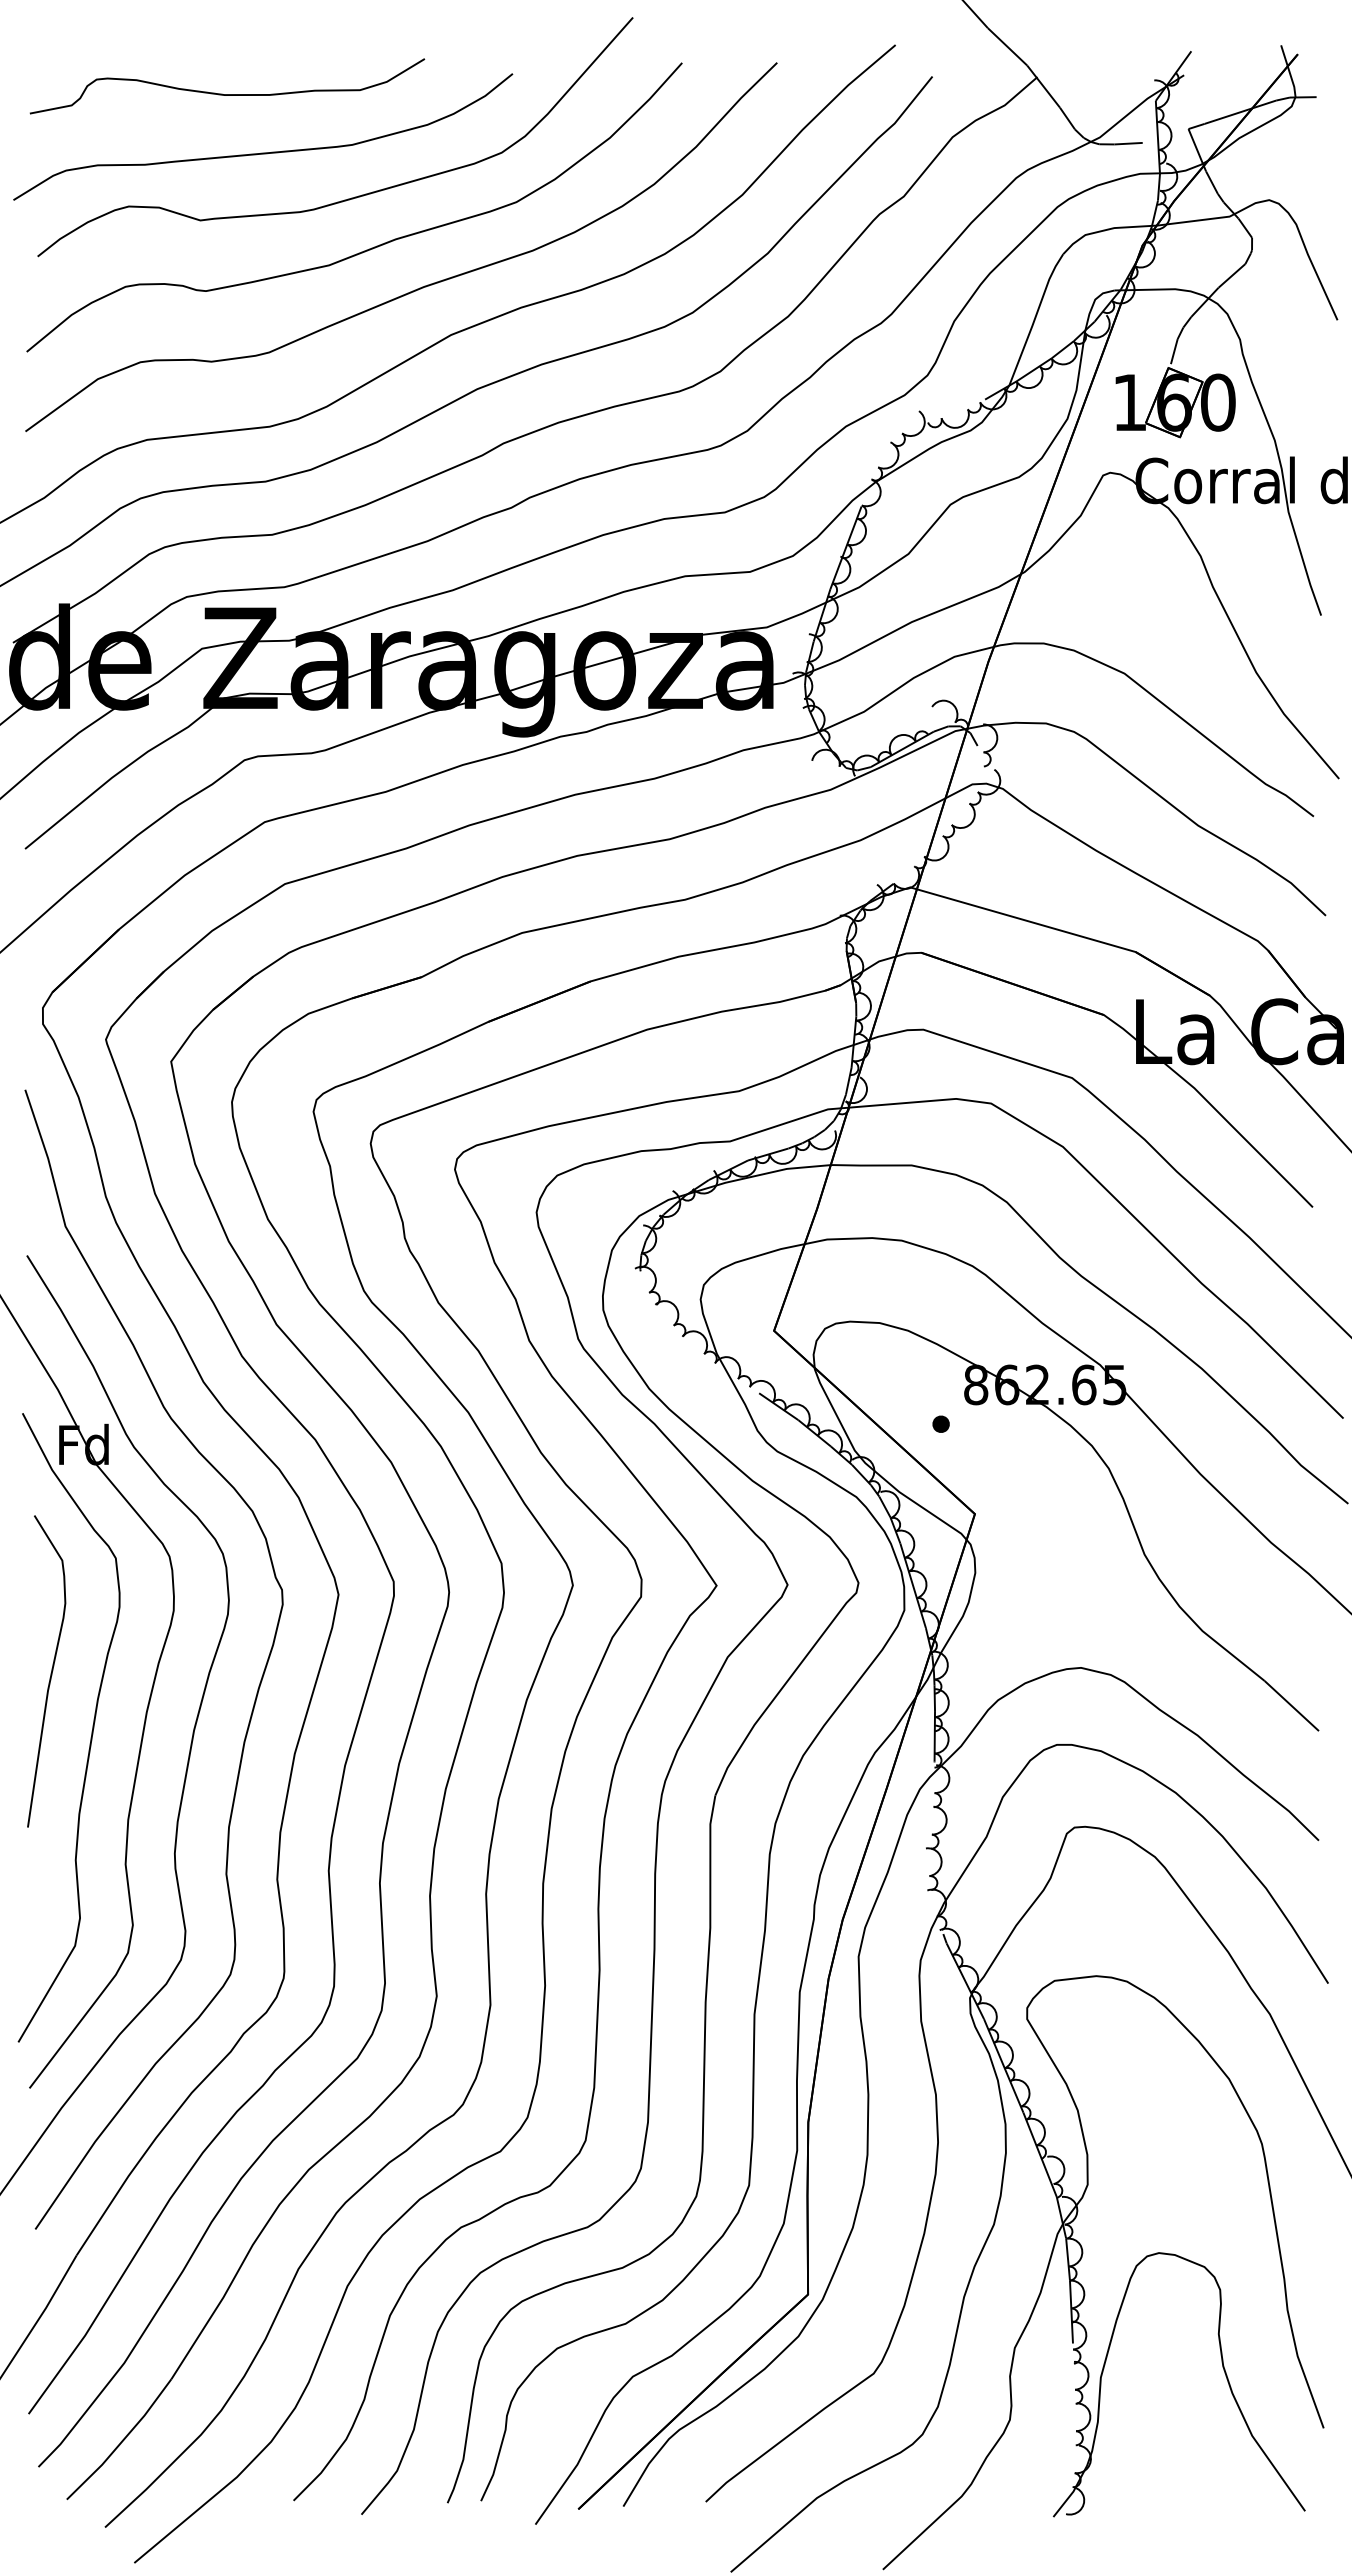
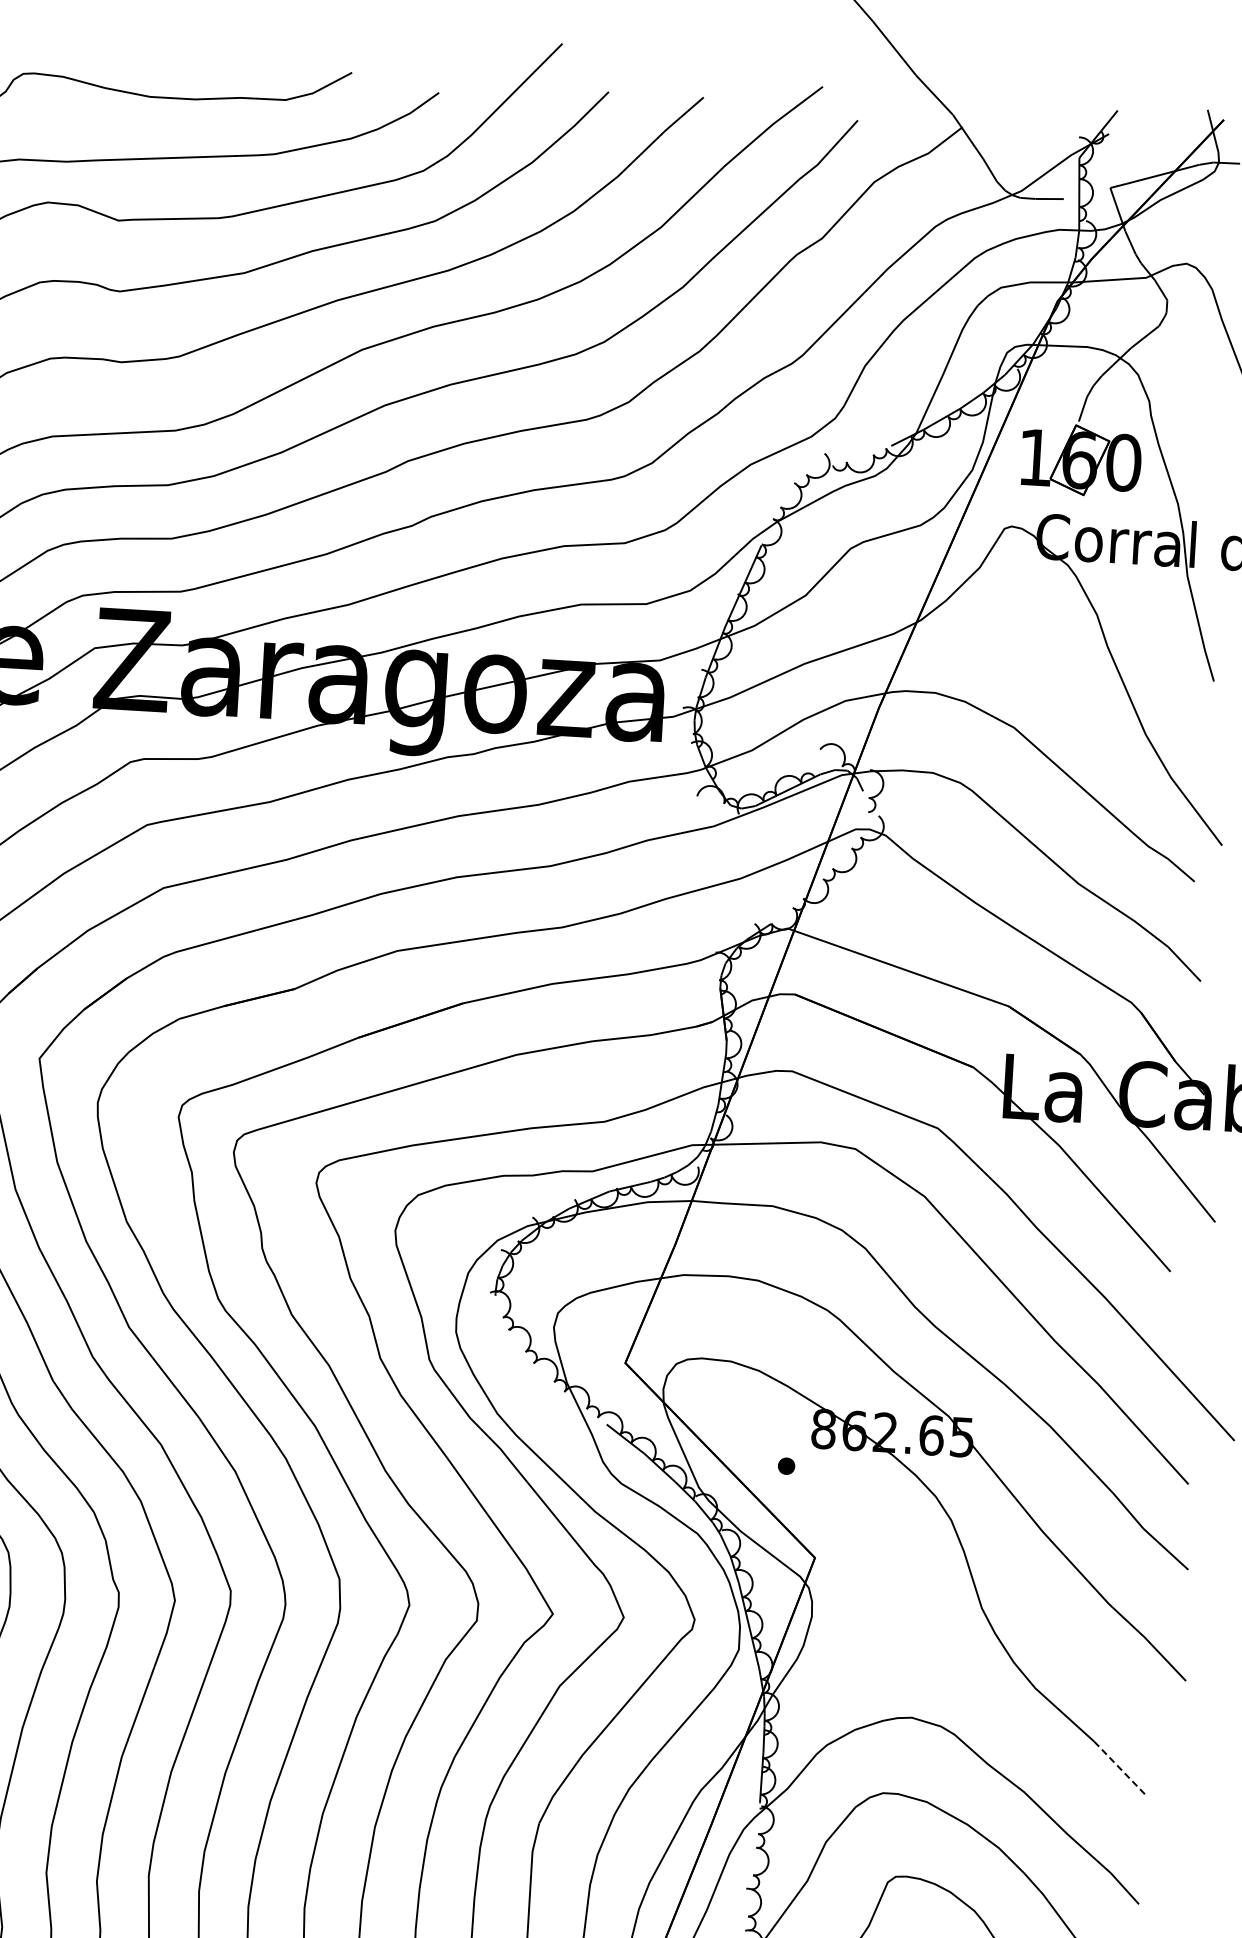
line: (1291, 1706) -> (1119, 1768), solid -> dashed

